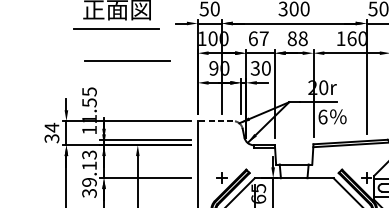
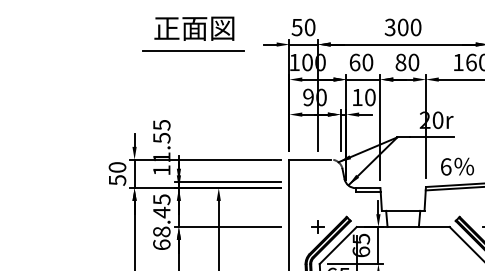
text: (263, 38) -> (367, 62), 67 -> 60
text: (302, 38) -> (413, 62), 88 -> 80
line: (127, 60) -> (206, 88), removed
text: (255, 68) -> (357, 97), 30 -> 10
text: (332, 116) -> (457, 166), moved
line: (215, 120) -> (310, 159), dashed -> solid
text: (51, 132) -> (117, 173), 34 -> 50
text: (89, 174) -> (161, 222), 39.13 -> 68.45

